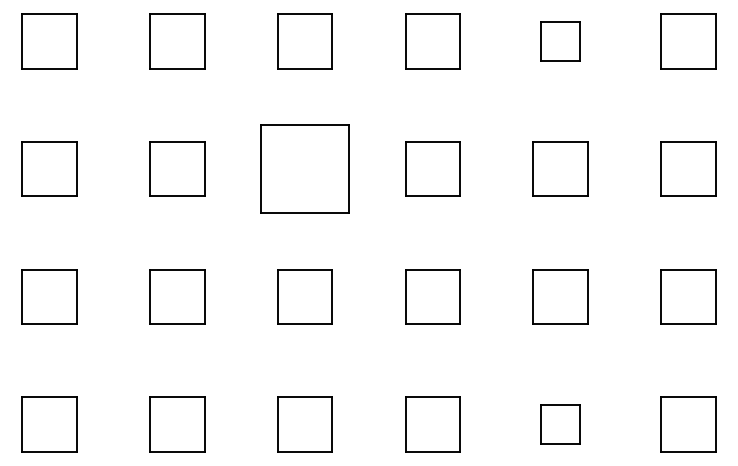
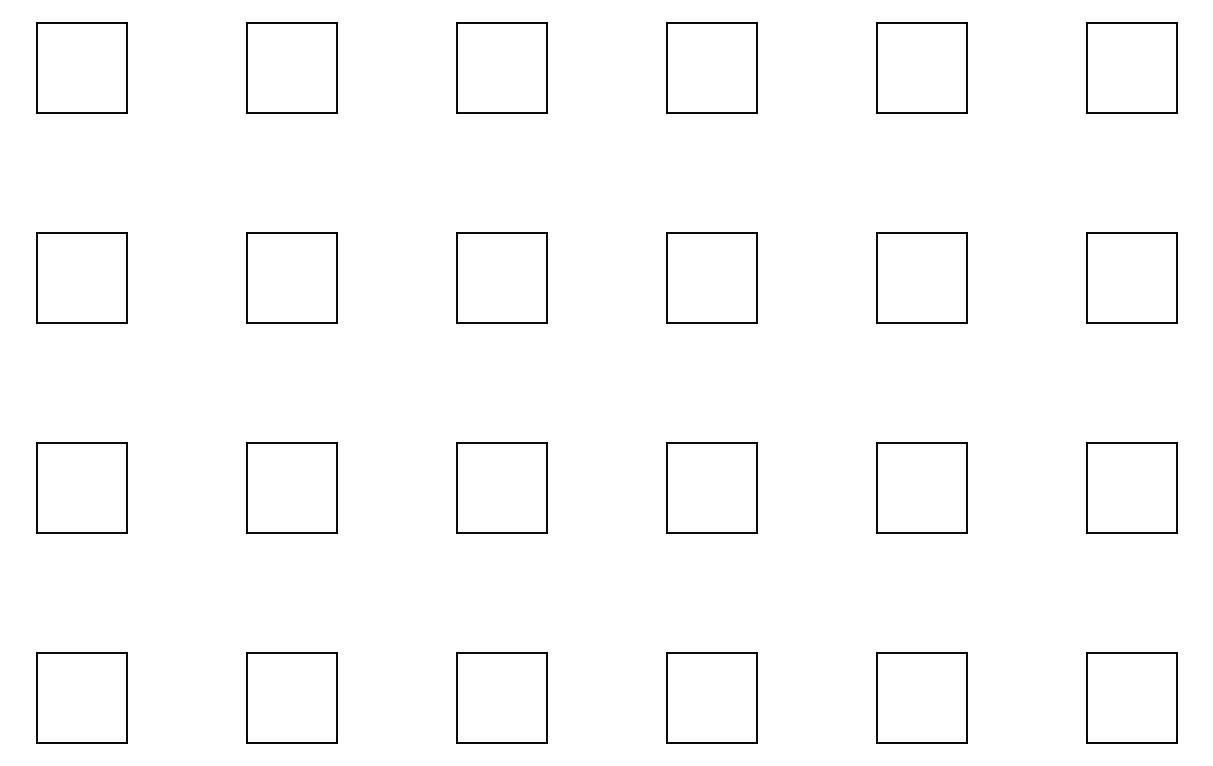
part: (560, 41) -> (921, 68), size x1.43
part: (304, 168) -> (500, 277), size x0.62
part: (560, 424) -> (921, 697), size x1.43

